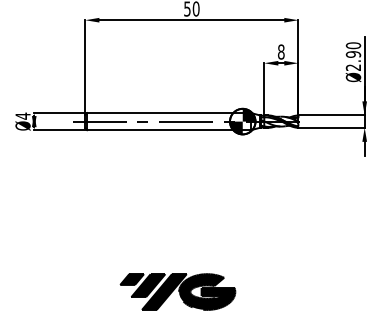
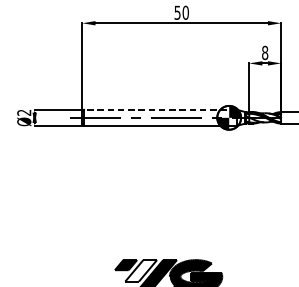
line: (168, 113) -> (159, 110), solid -> dashed
text: (22, 115) -> (23, 112), Ø4 -> Ø2
fill: (148, 285) -> (141, 270), removed

